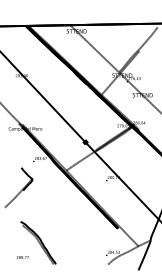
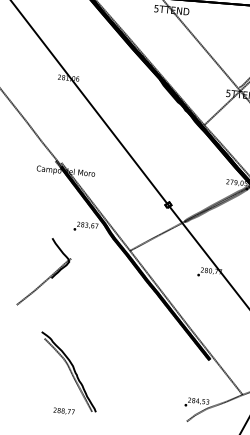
text: (22, 257) -> (63, 411), moved

